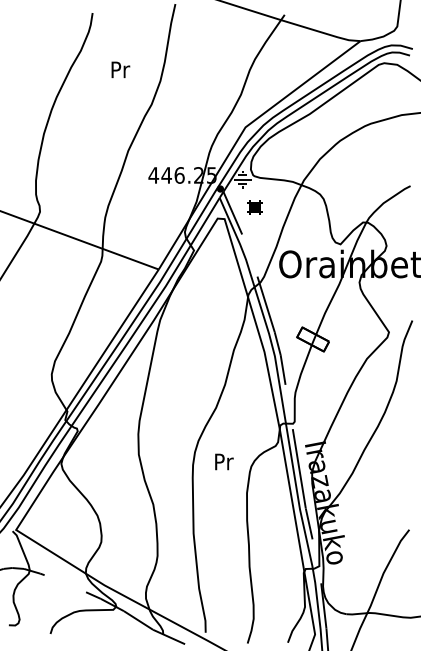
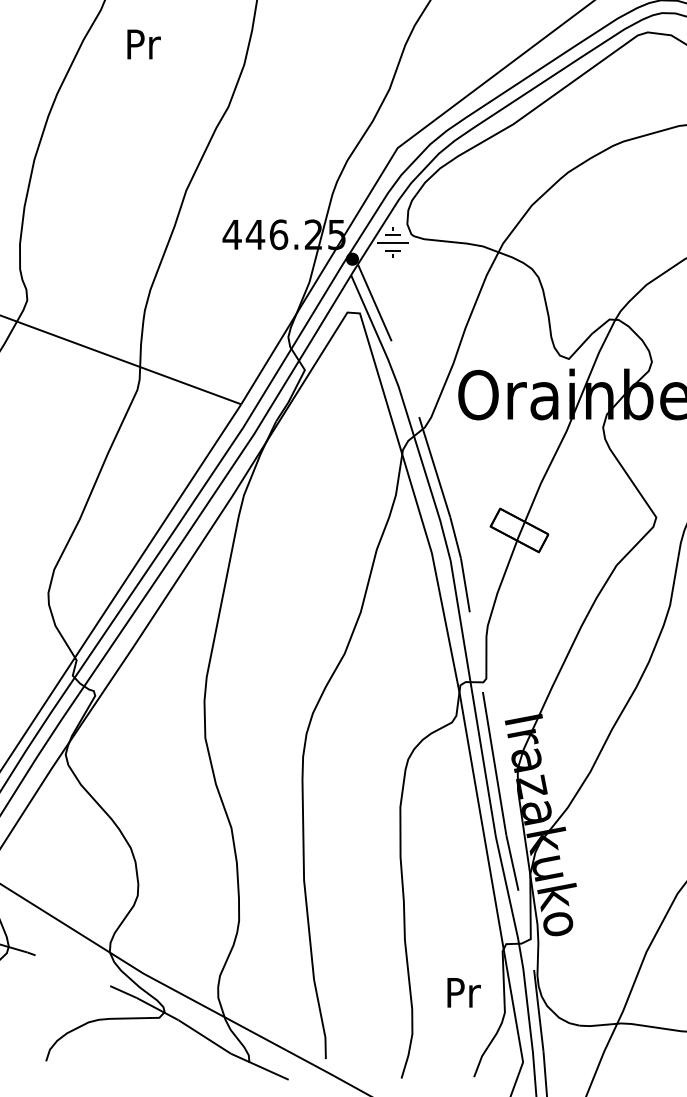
text: (120, 69) -> (143, 43), moved
part: (254, 207) -> (413, 292), removed
text: (224, 461) -> (464, 991), moved

